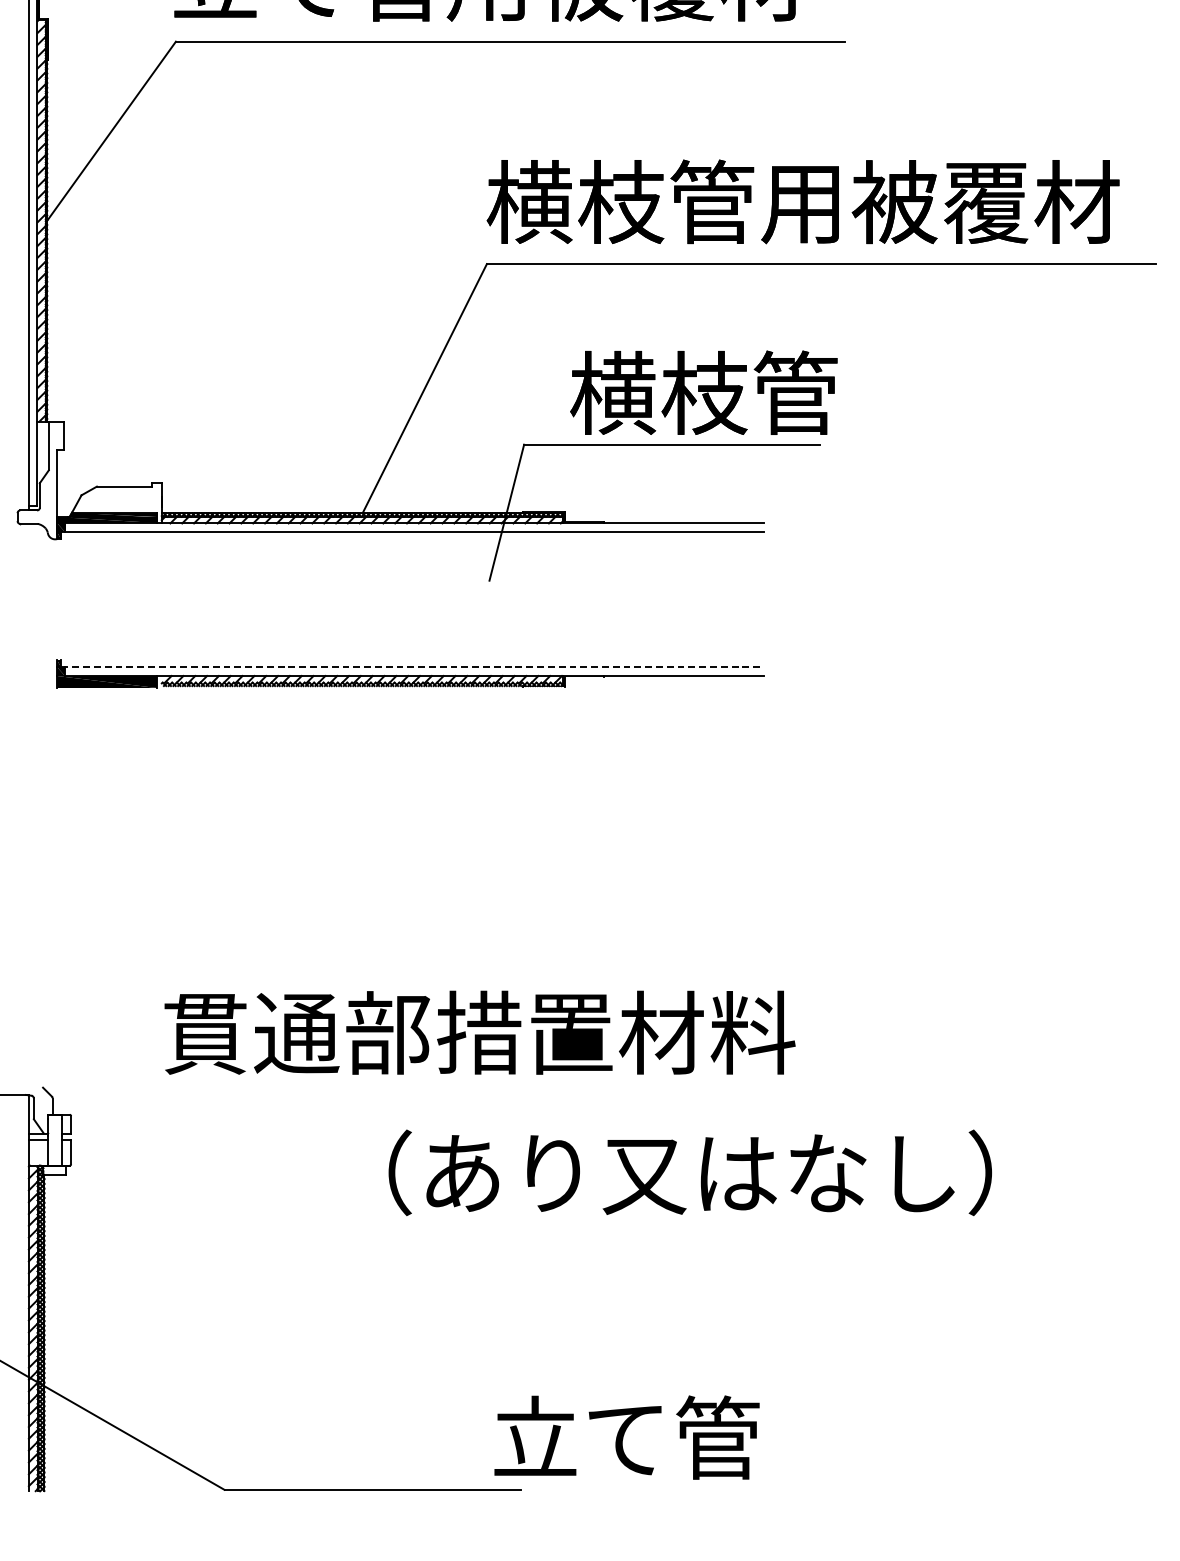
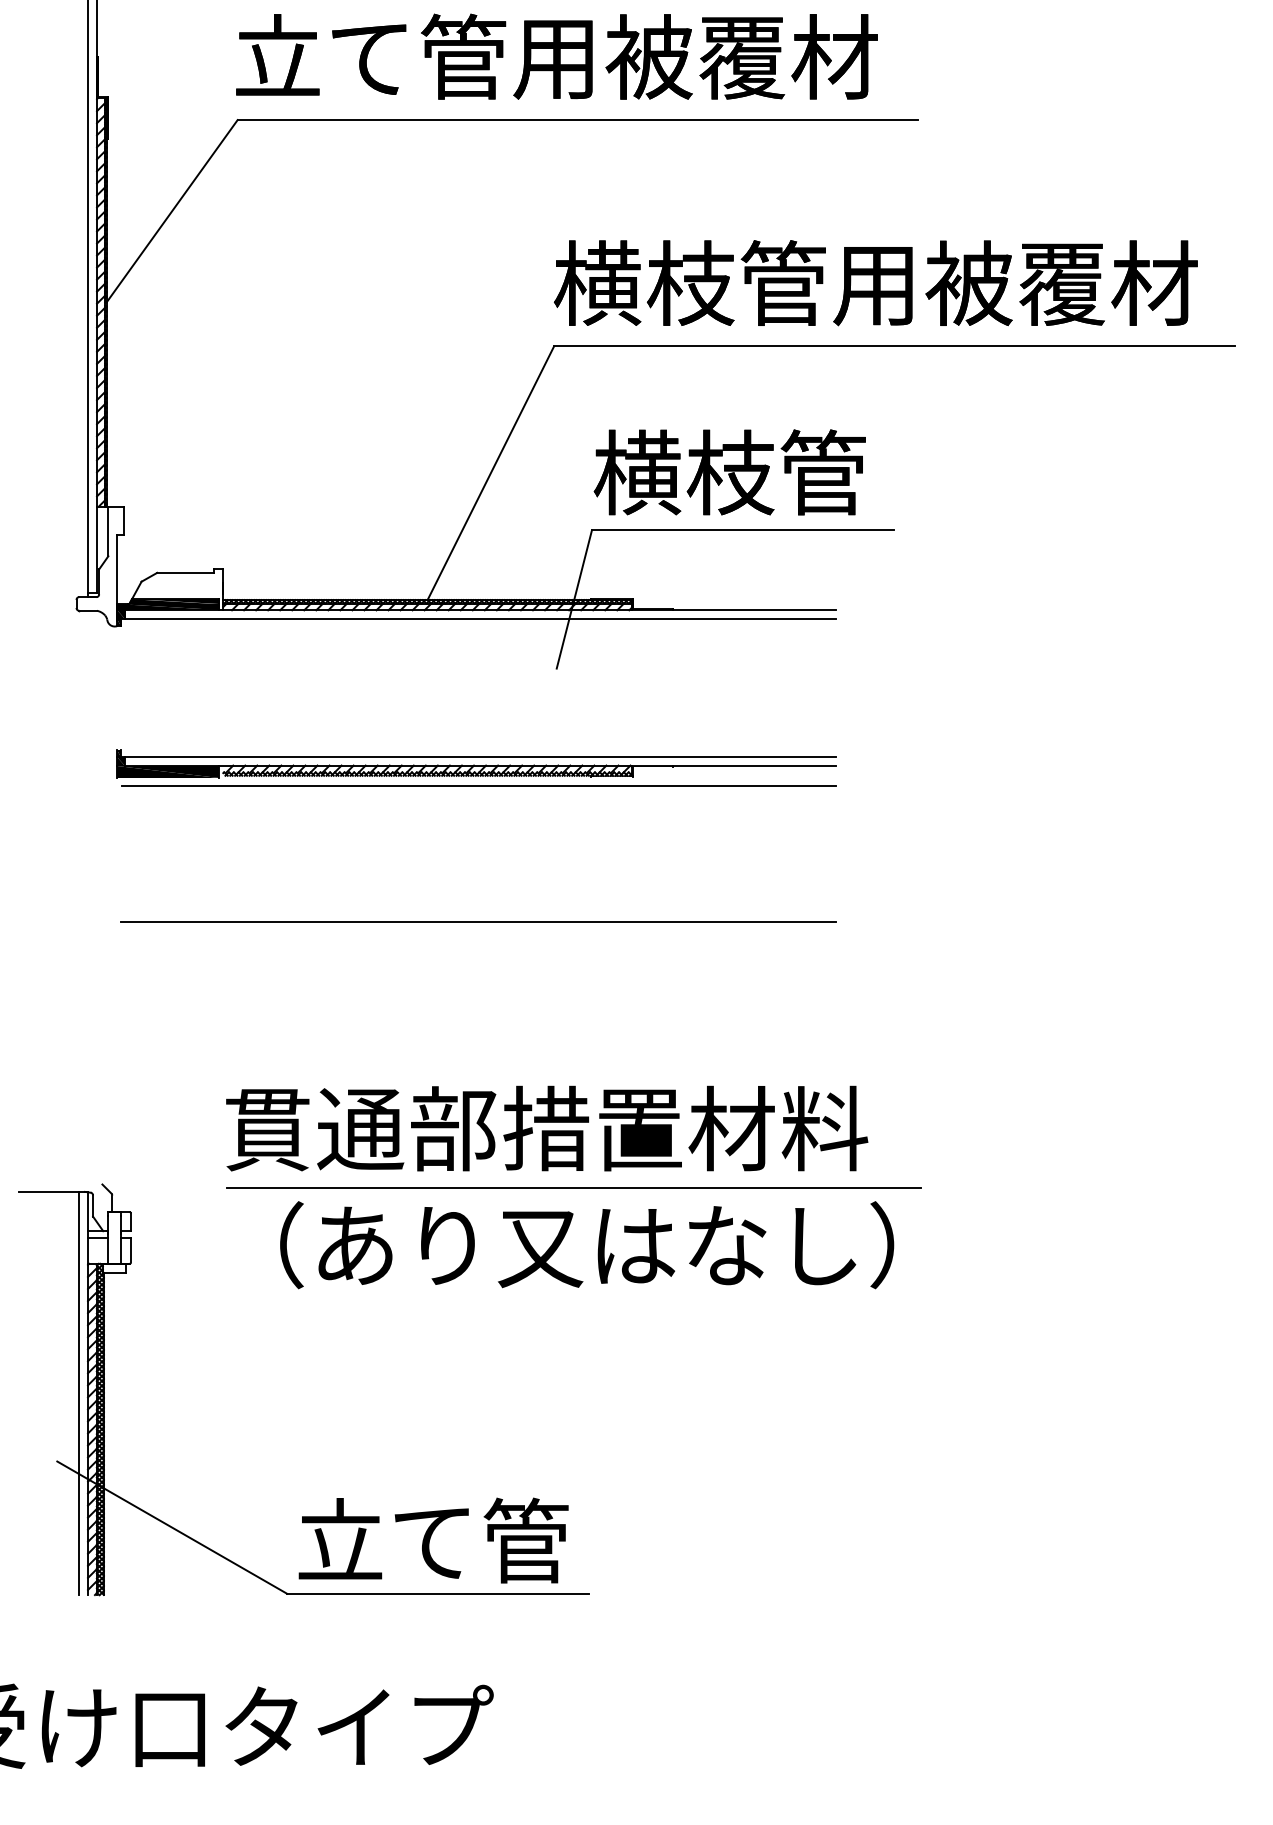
text: (703, 392) -> (729, 472), moved
line: (412, 667) -> (478, 756), dashed -> solid
line: (412, 696) -> (478, 786), added
line: (412, 830) -> (478, 922), added
line: (505, 1090) -> (573, 1187), added
text: (690, 1173) -> (587, 1245), moved
line: (20, 1293) -> (79, 1393), added
text: (626, 1437) -> (433, 1540), moved

